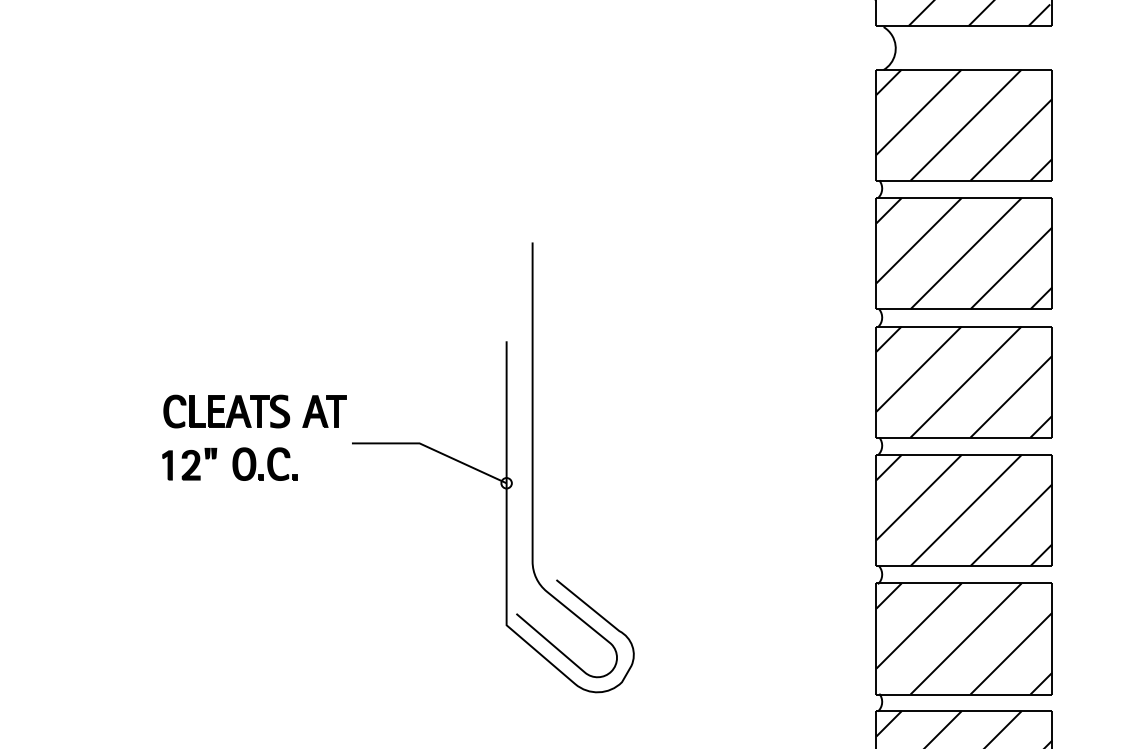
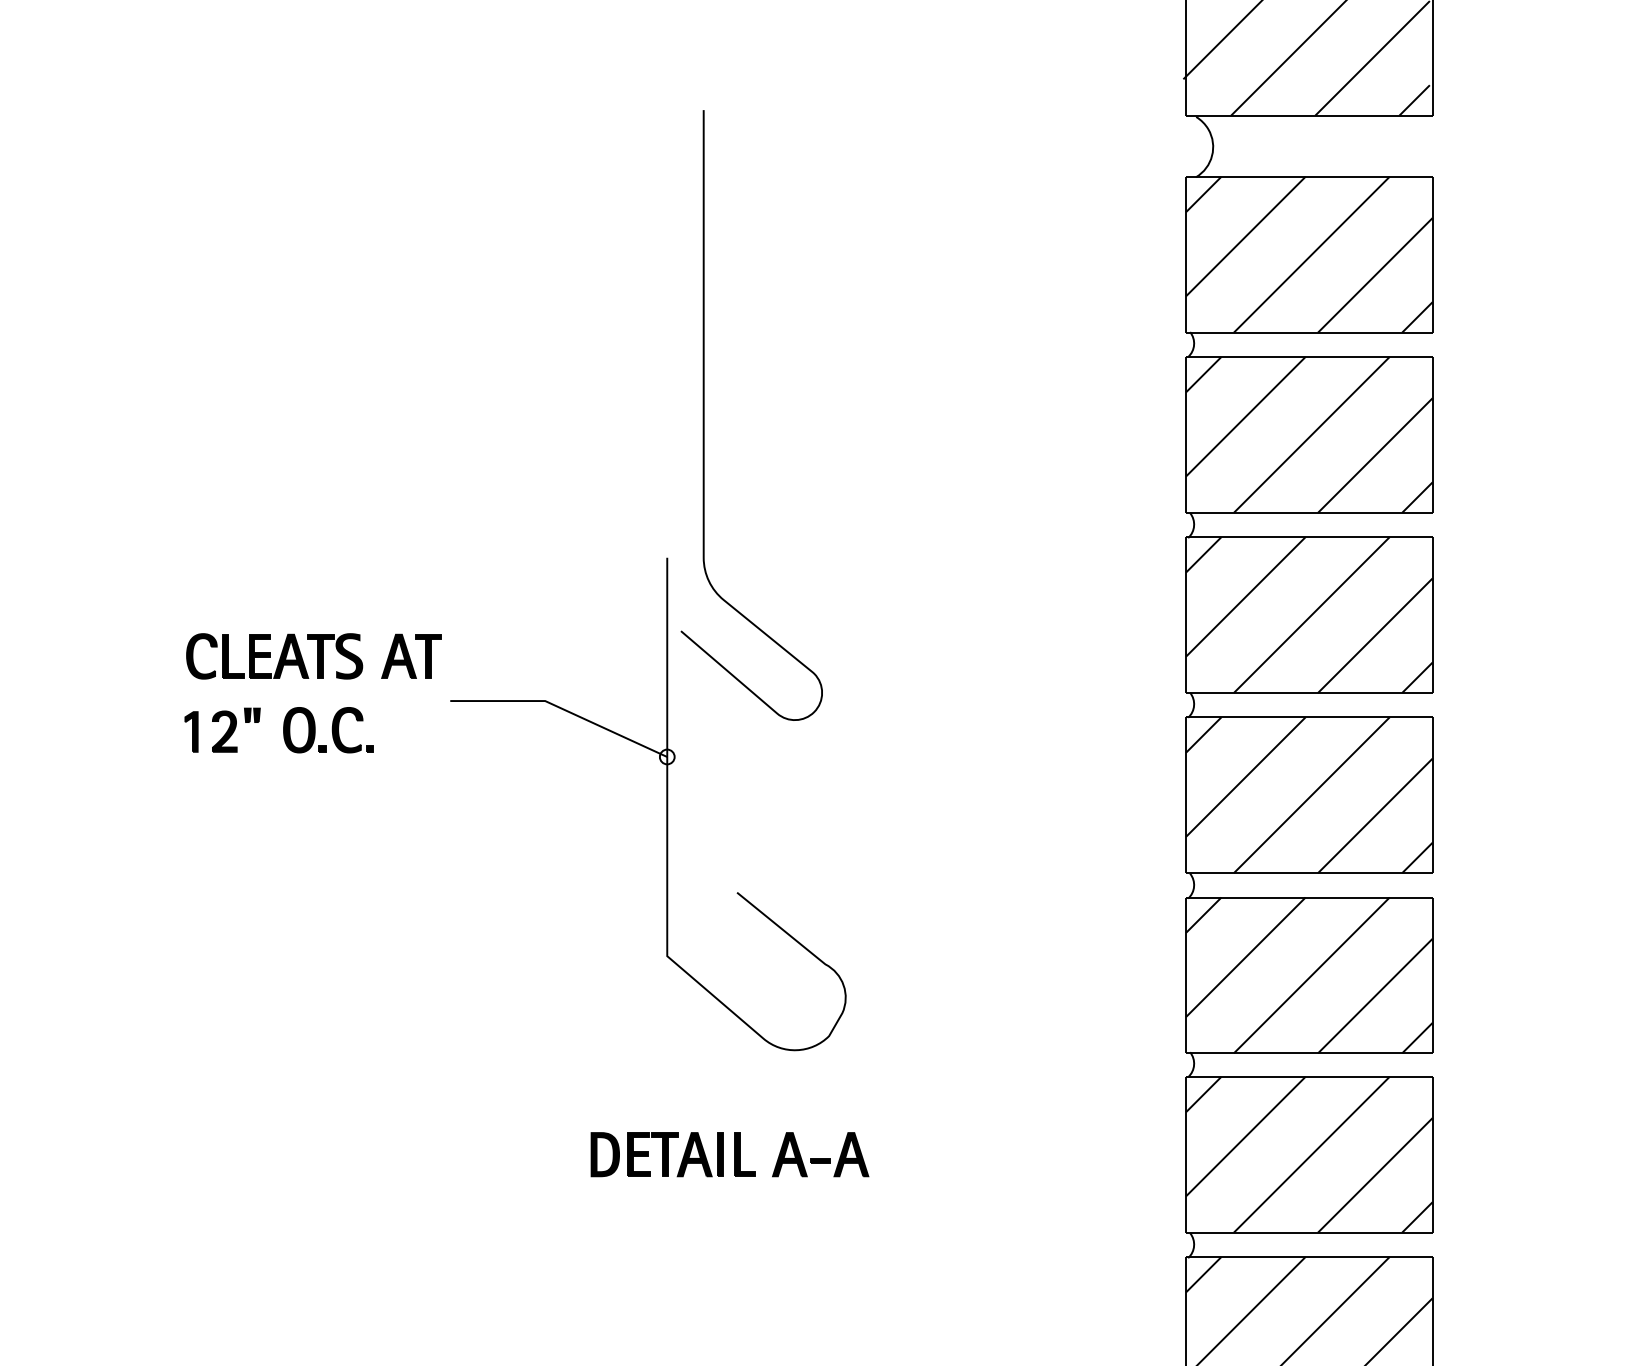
part: (533, 460) -> (704, 415), moved

